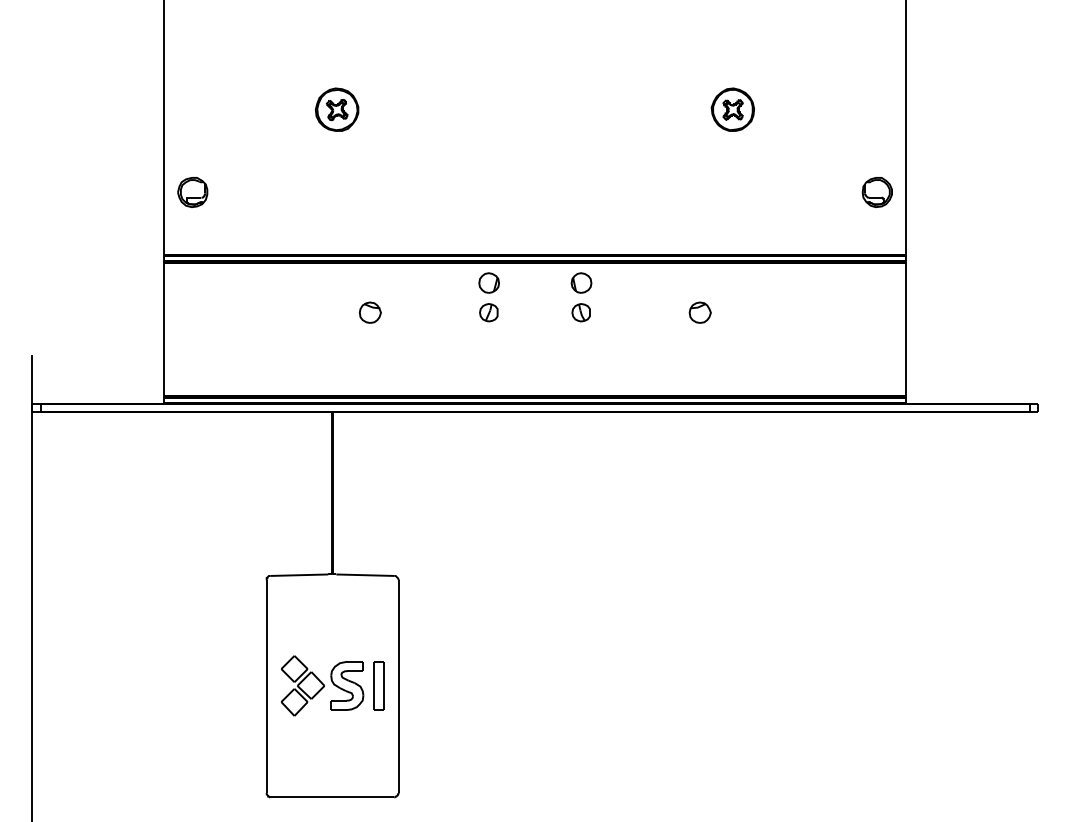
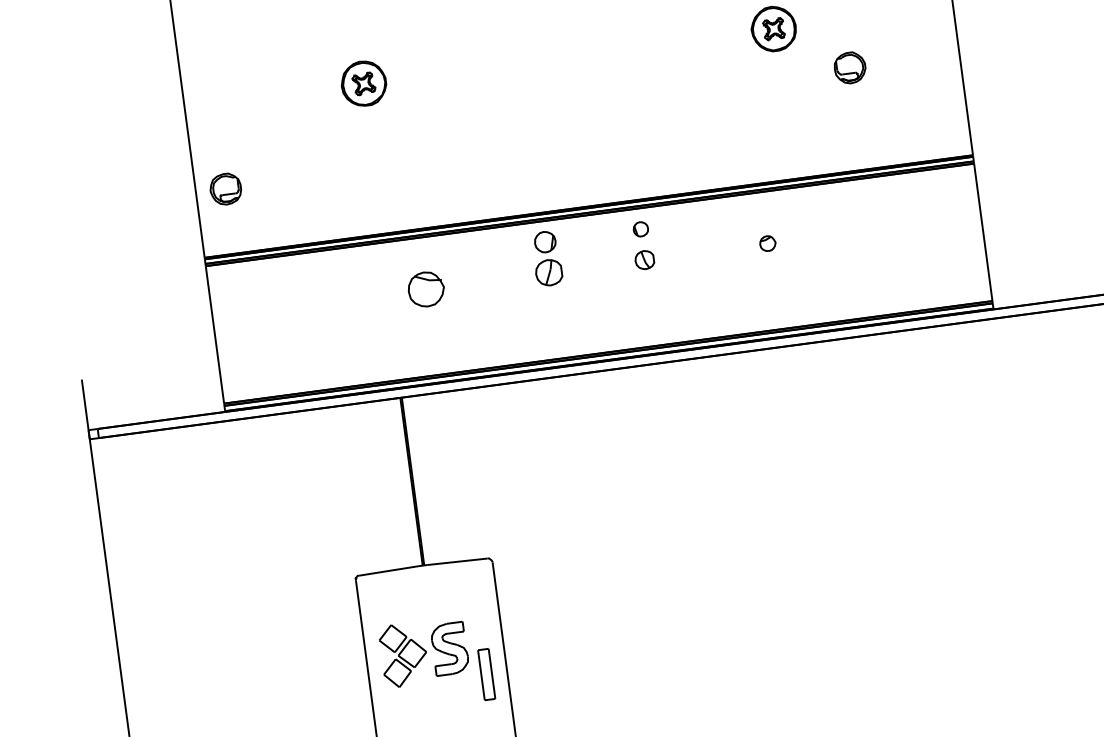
part: (876, 192) -> (849, 68), moved
part: (581, 282) -> (640, 228), size x0.7
part: (370, 312) -> (426, 289), size x1.6
part: (488, 312) -> (548, 272), size x1.4
part: (699, 312) -> (767, 243), size x0.7
part: (322, 685) -> (424, 651), moved

